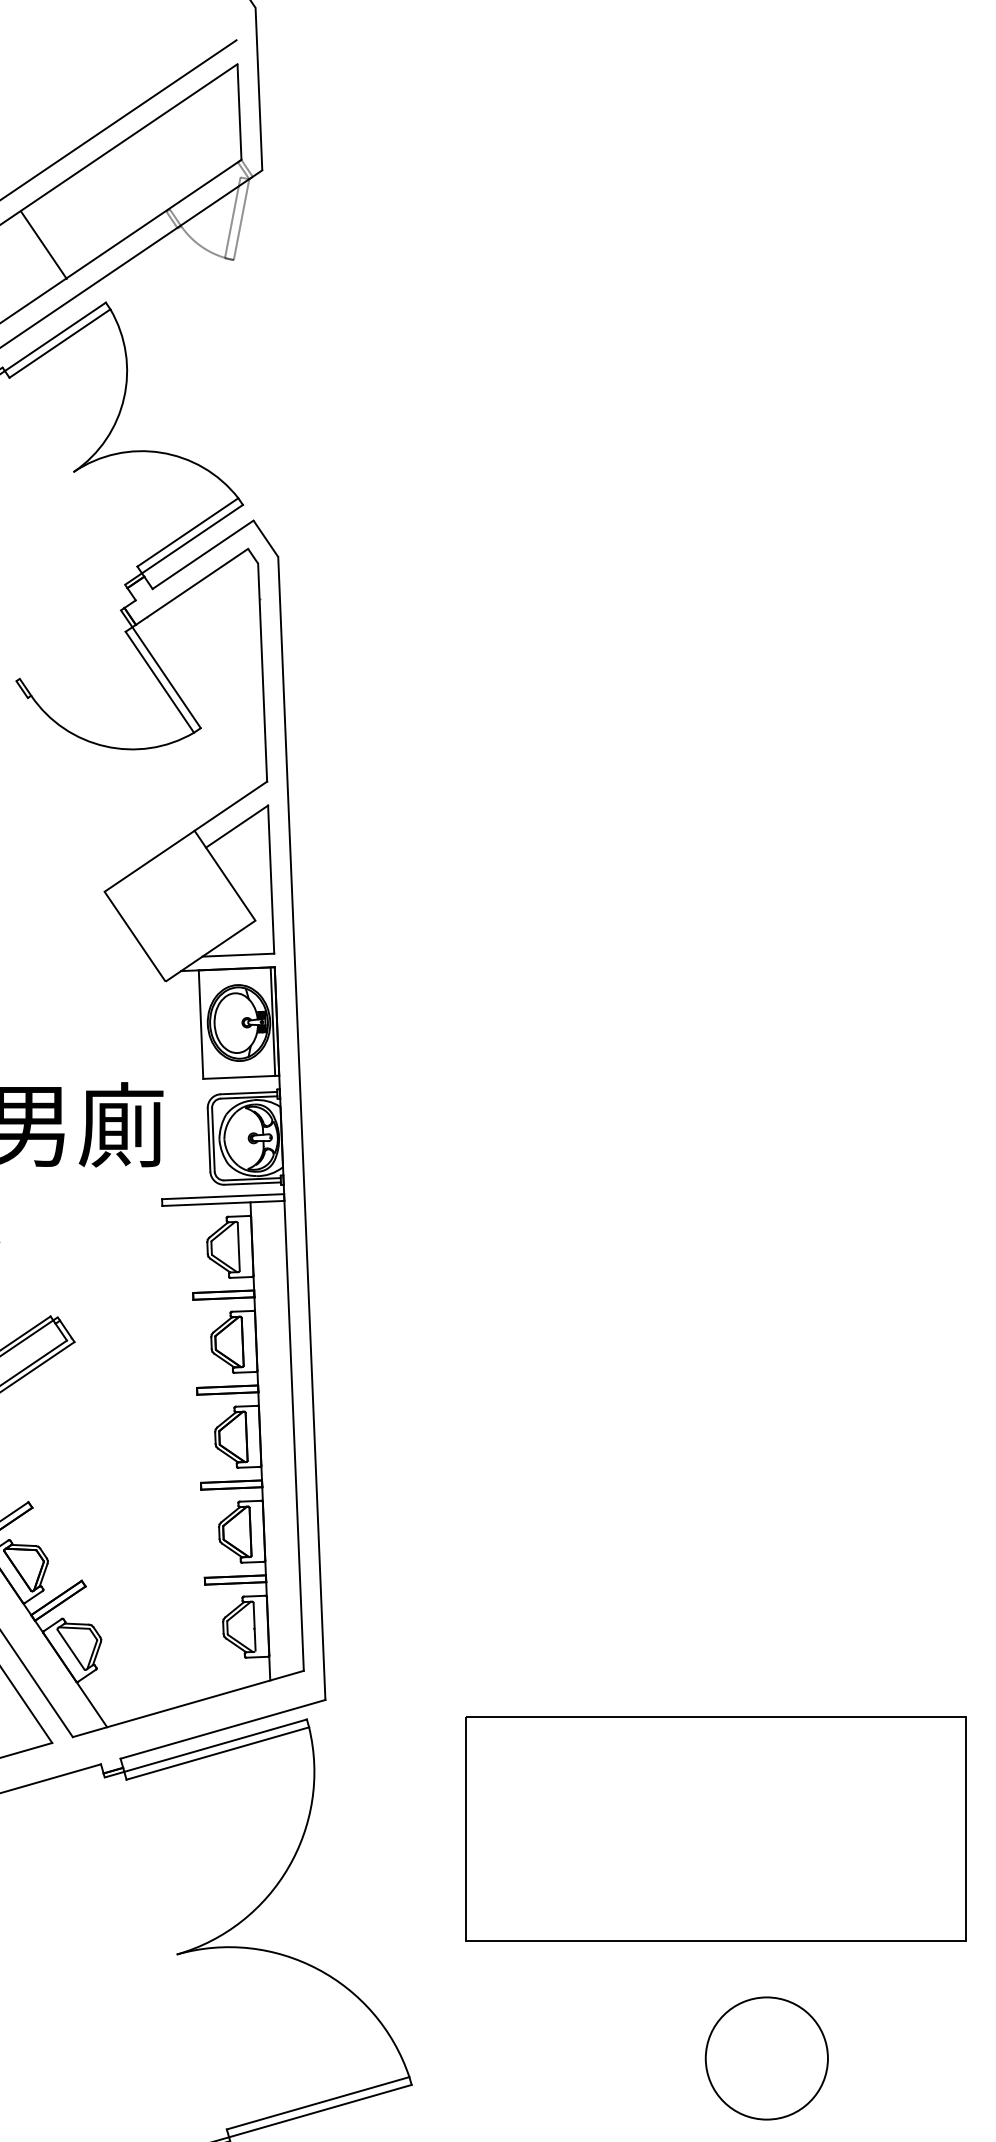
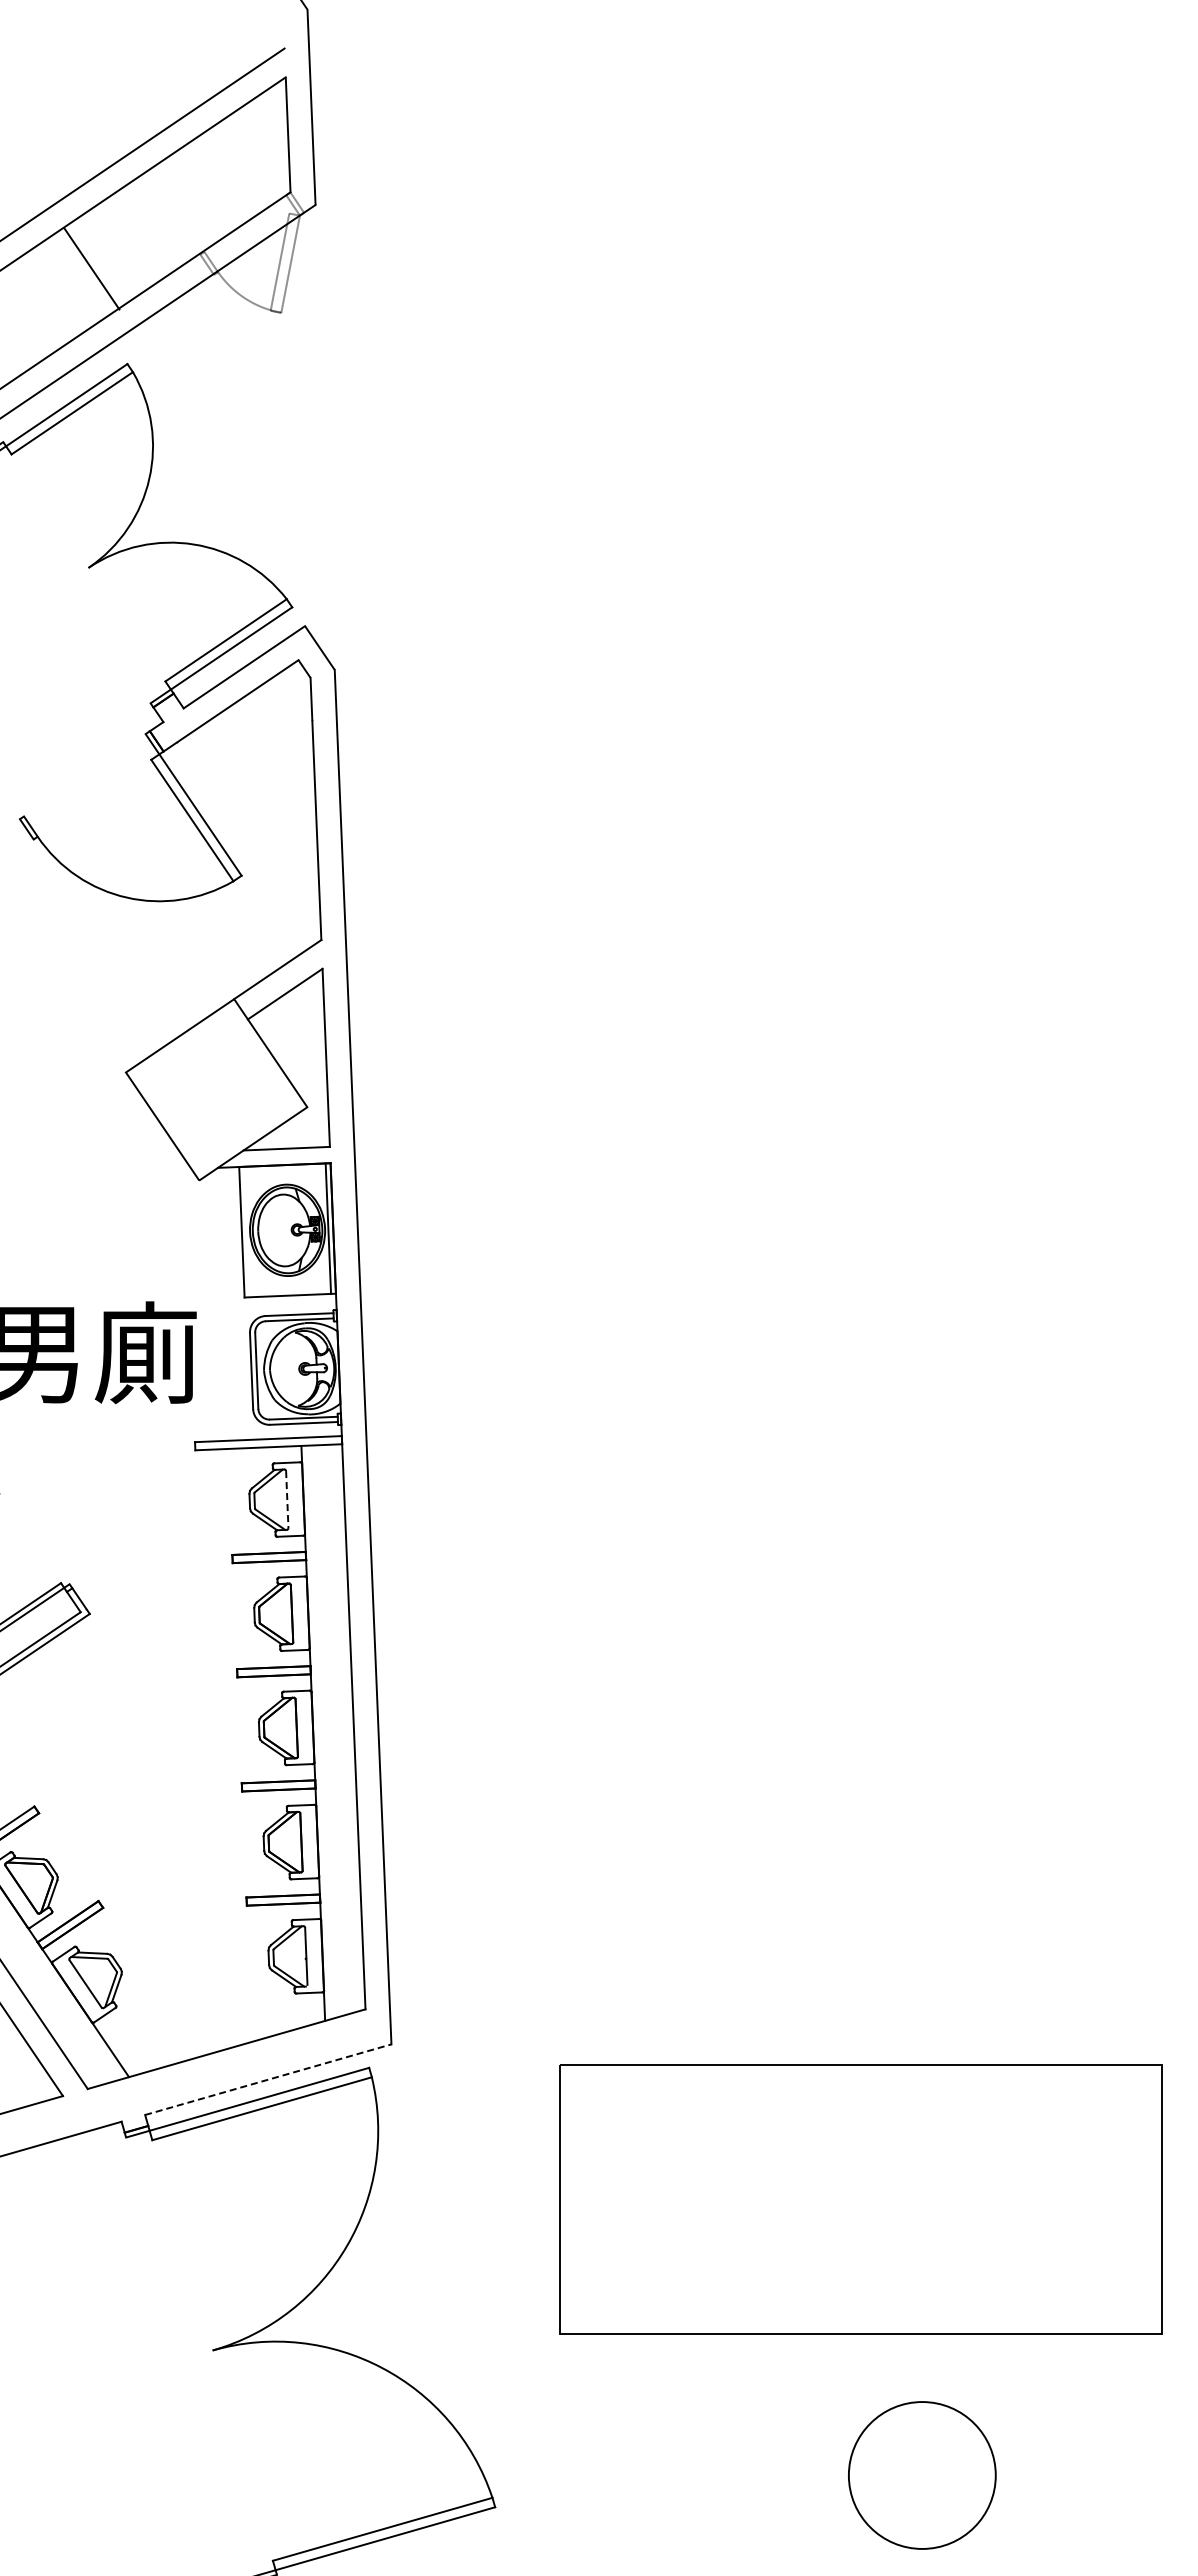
line: (43, 244) -> (91, 268), moved
line: (238, 1246) -> (287, 1499), solid -> dashed
line: (223, 1729) -> (268, 2079), solid -> dashed

